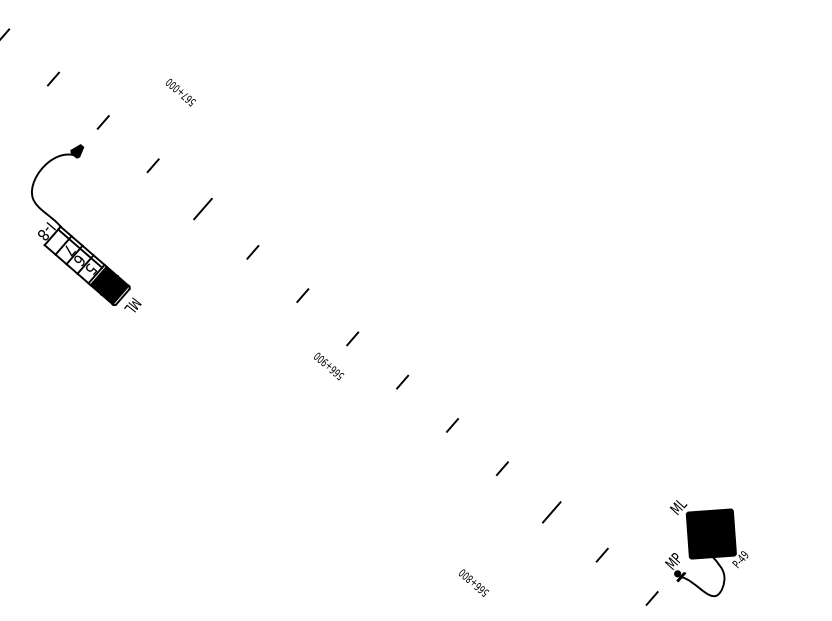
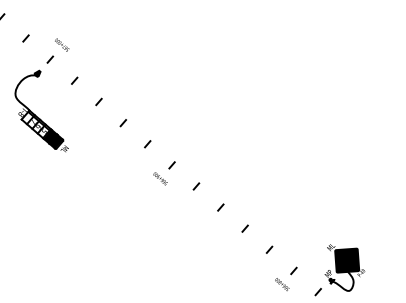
text: (181, 91) -> (62, 44), moved
part: (201, 208) -> (98, 101), size x0.62
part: (552, 511) -> (269, 249), size x0.62
text: (474, 582) -> (282, 284), moved

